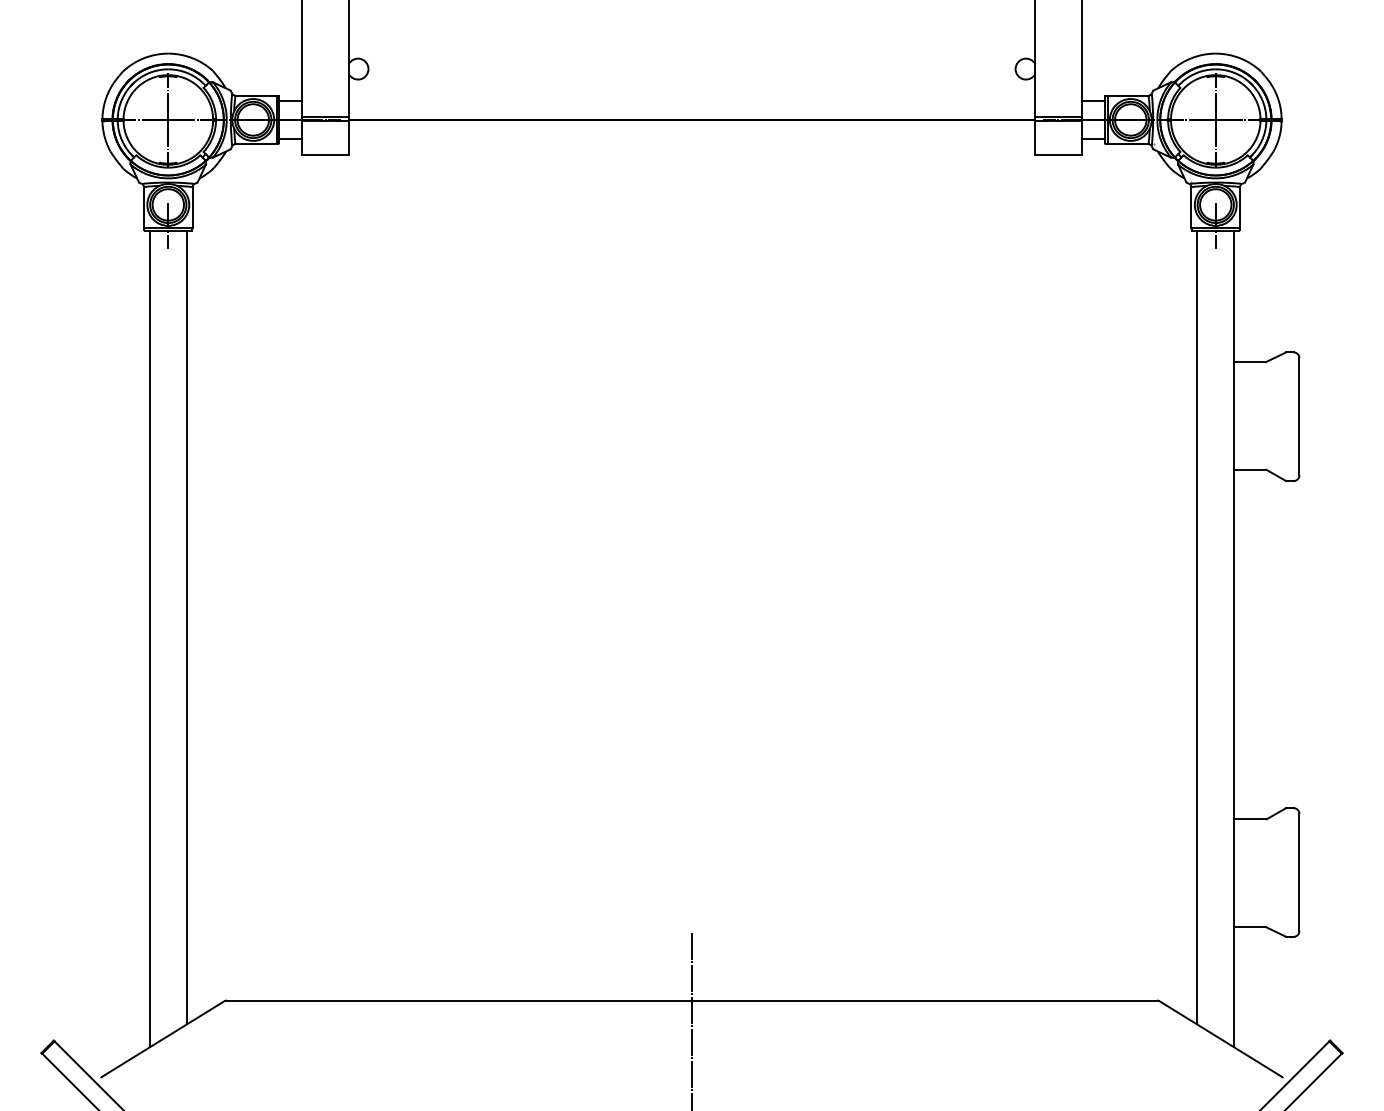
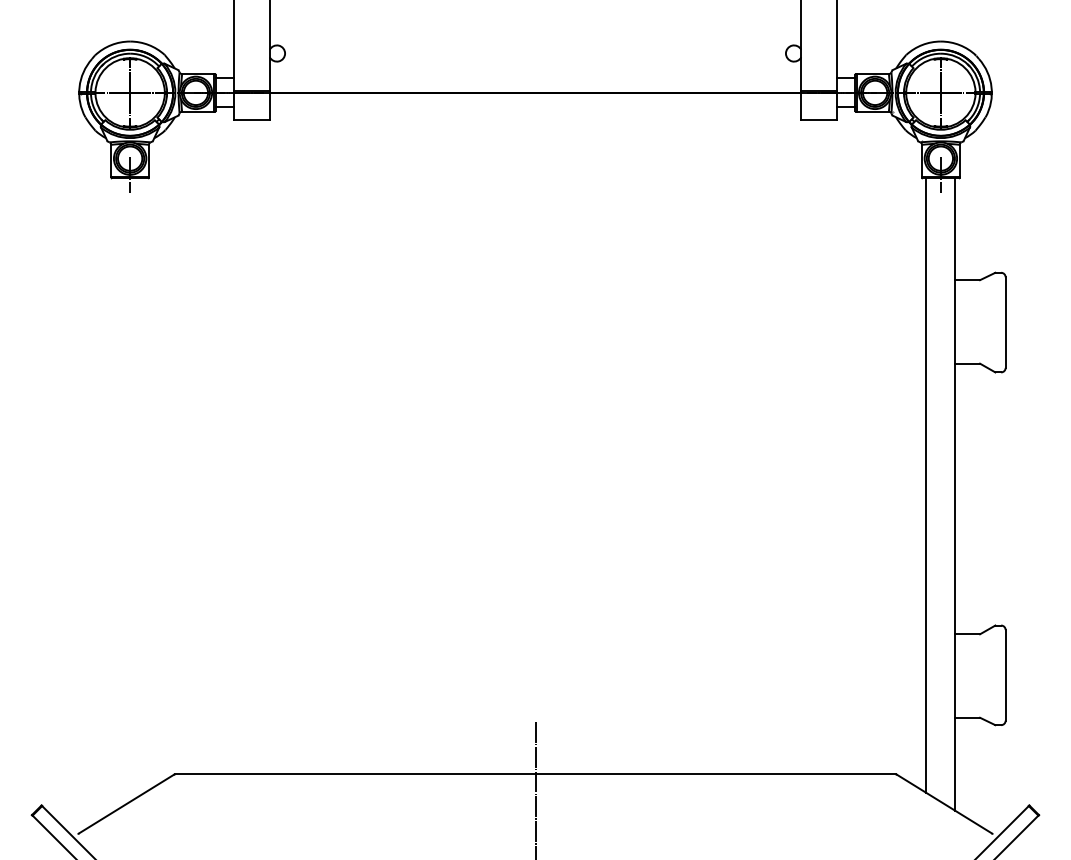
line: (186, 627) -> (144, 485), removed
line: (149, 638) -> (115, 494), removed

